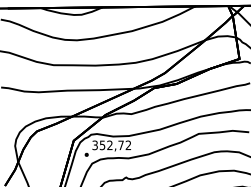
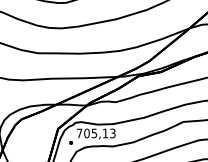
text: (111, 145) -> (95, 133), 352,72 -> 705,13

